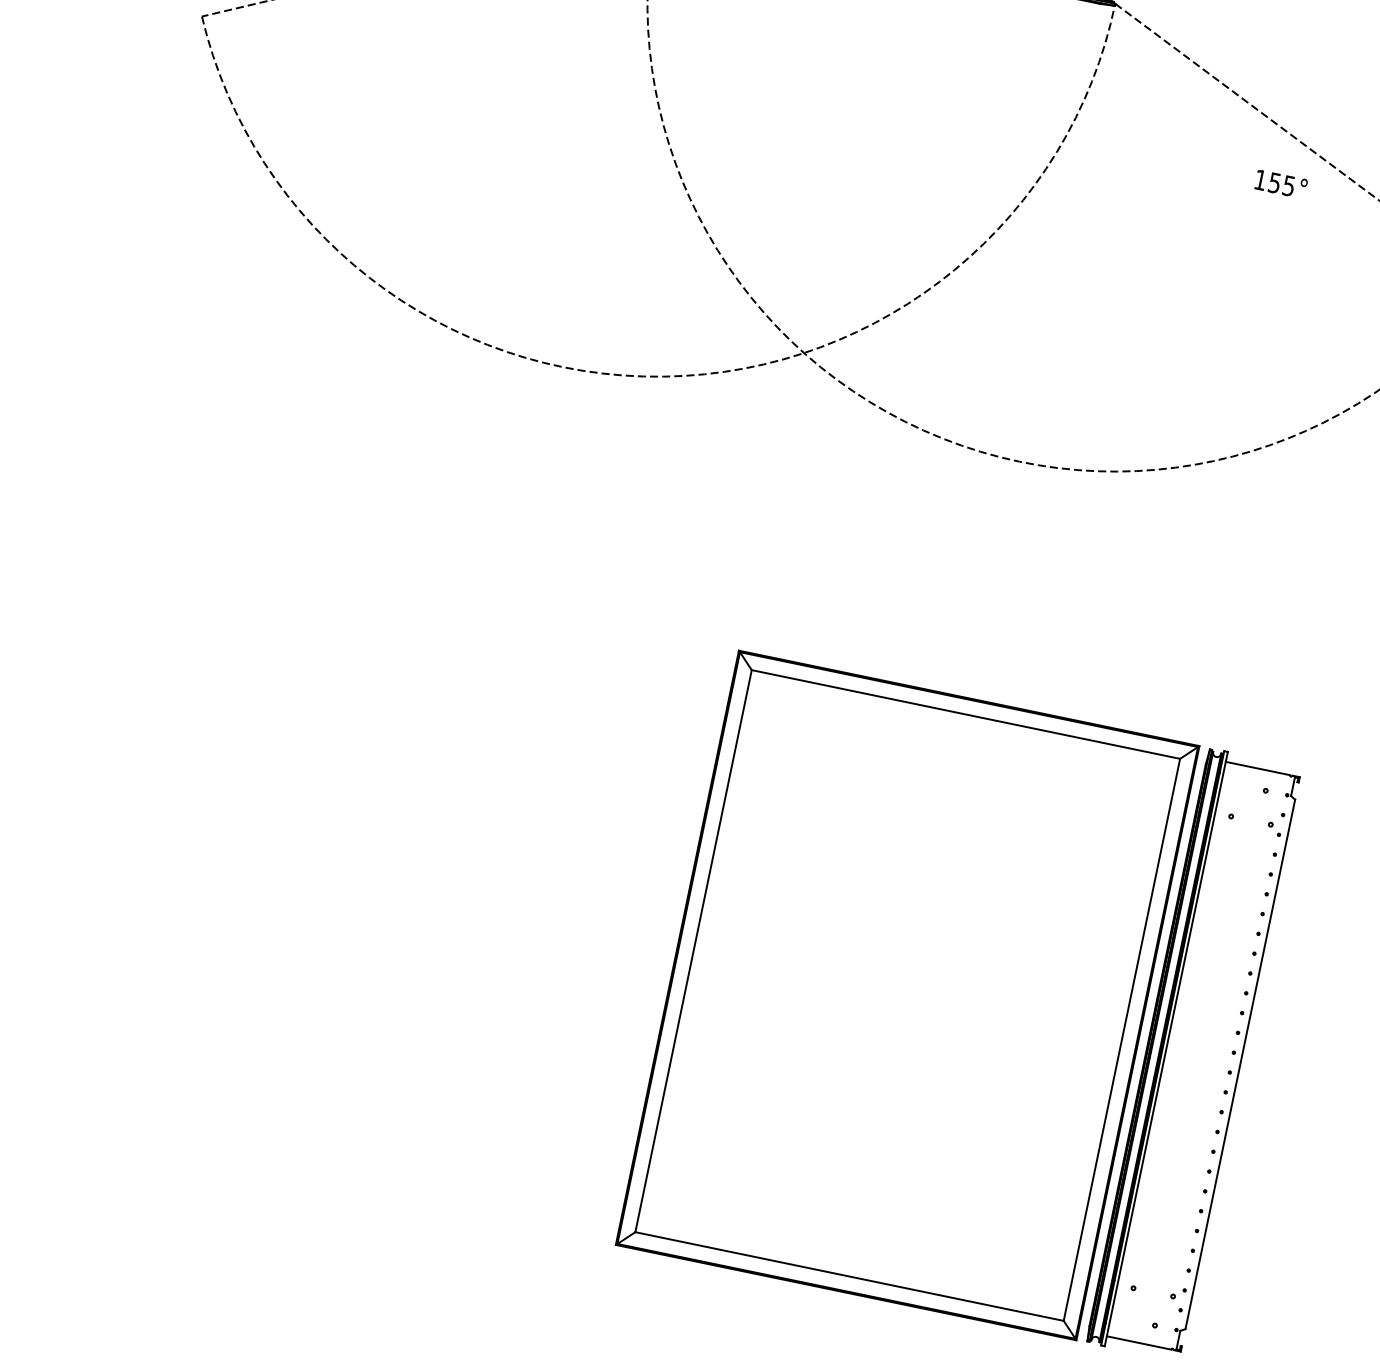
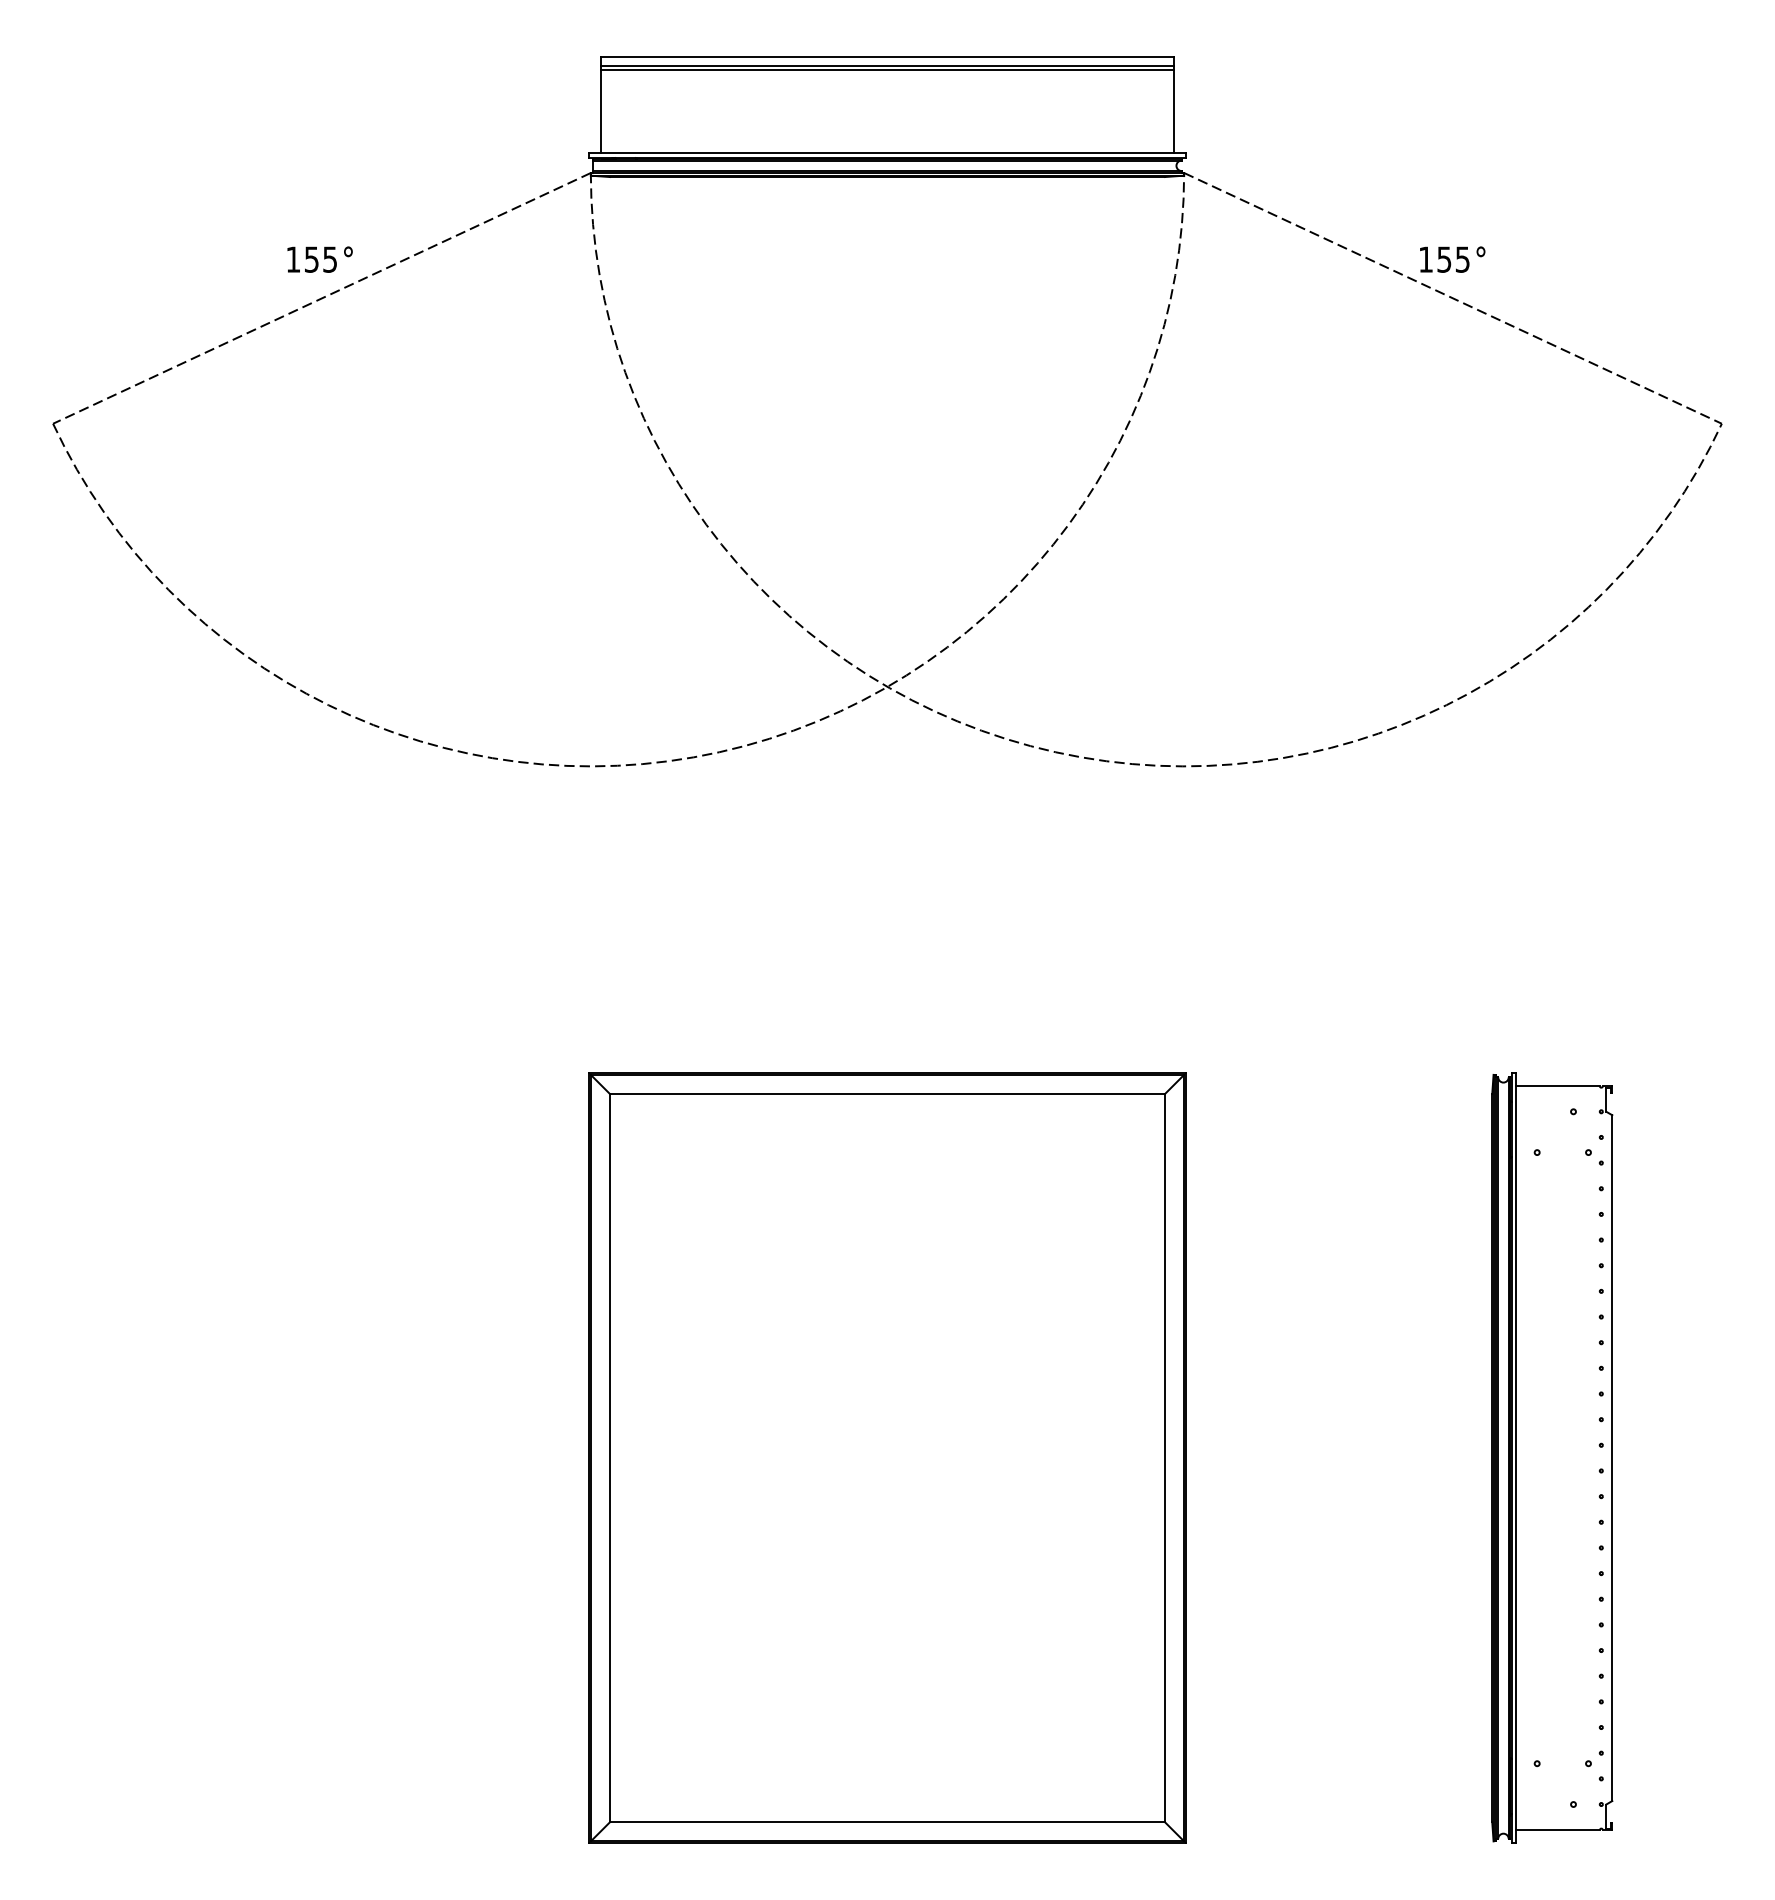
text: (1281, 184) -> (1452, 259), moved
part: (907, 995) -> (887, 1457), moved

